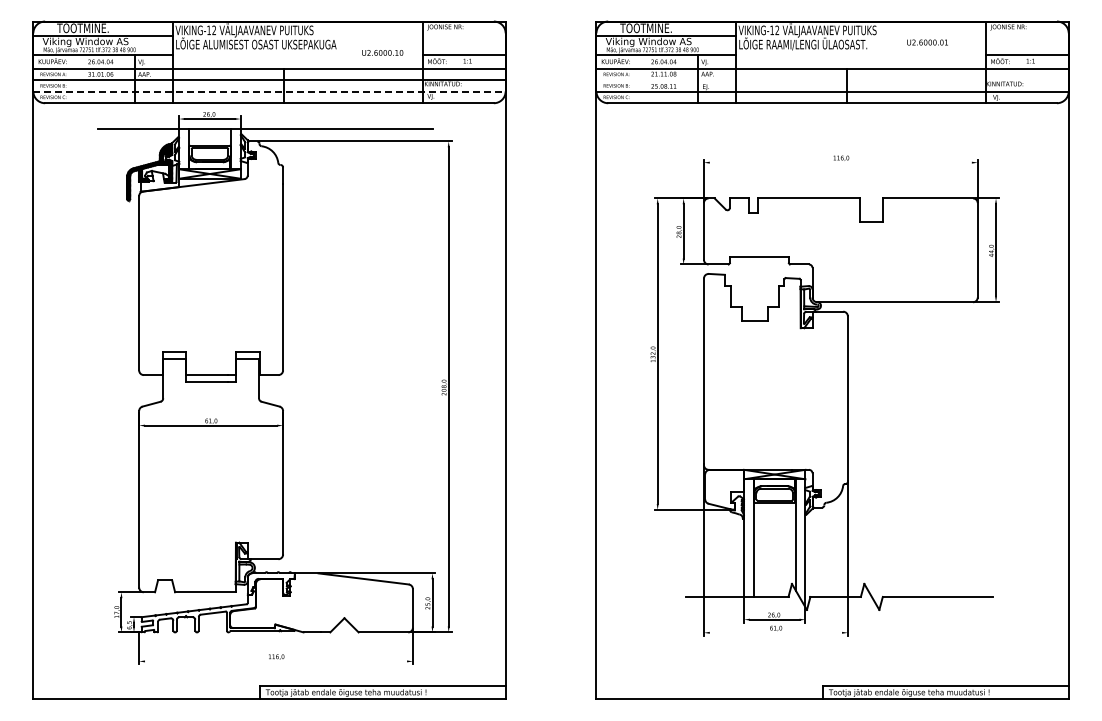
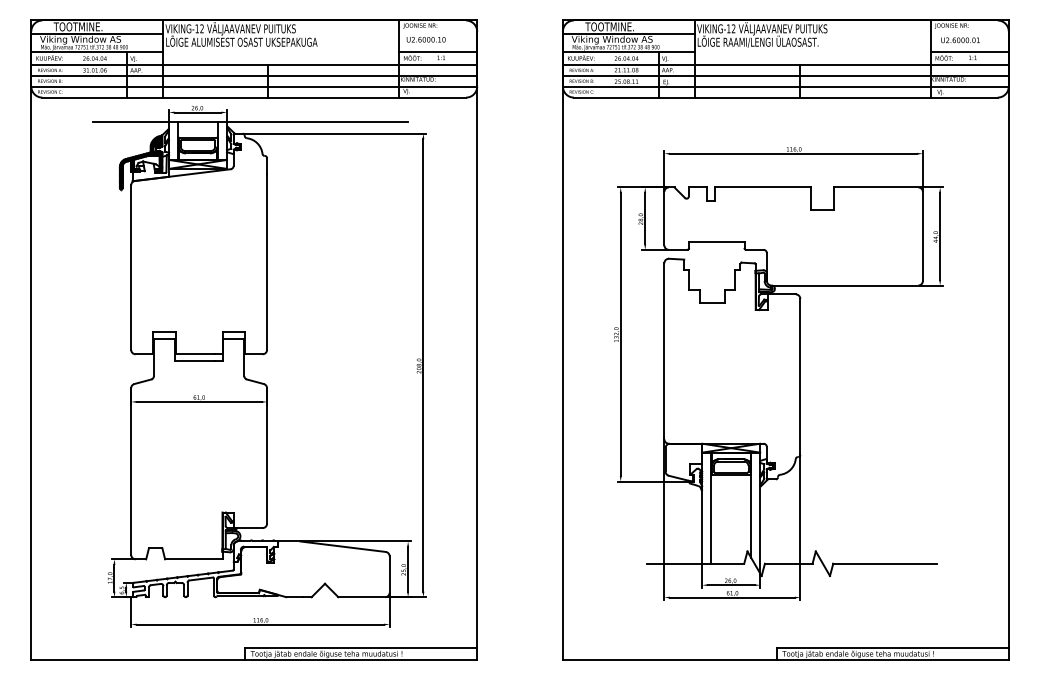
text: (927, 42) -> (960, 40), moved
text: (382, 52) -> (426, 39), moved
line: (832, 80) -> (785, 76), added
line: (270, 91) -> (255, 86), dashed -> solid
line: (840, 162) -> (793, 153), added
line: (775, 632) -> (731, 597), added
line: (276, 661) -> (260, 624), added

